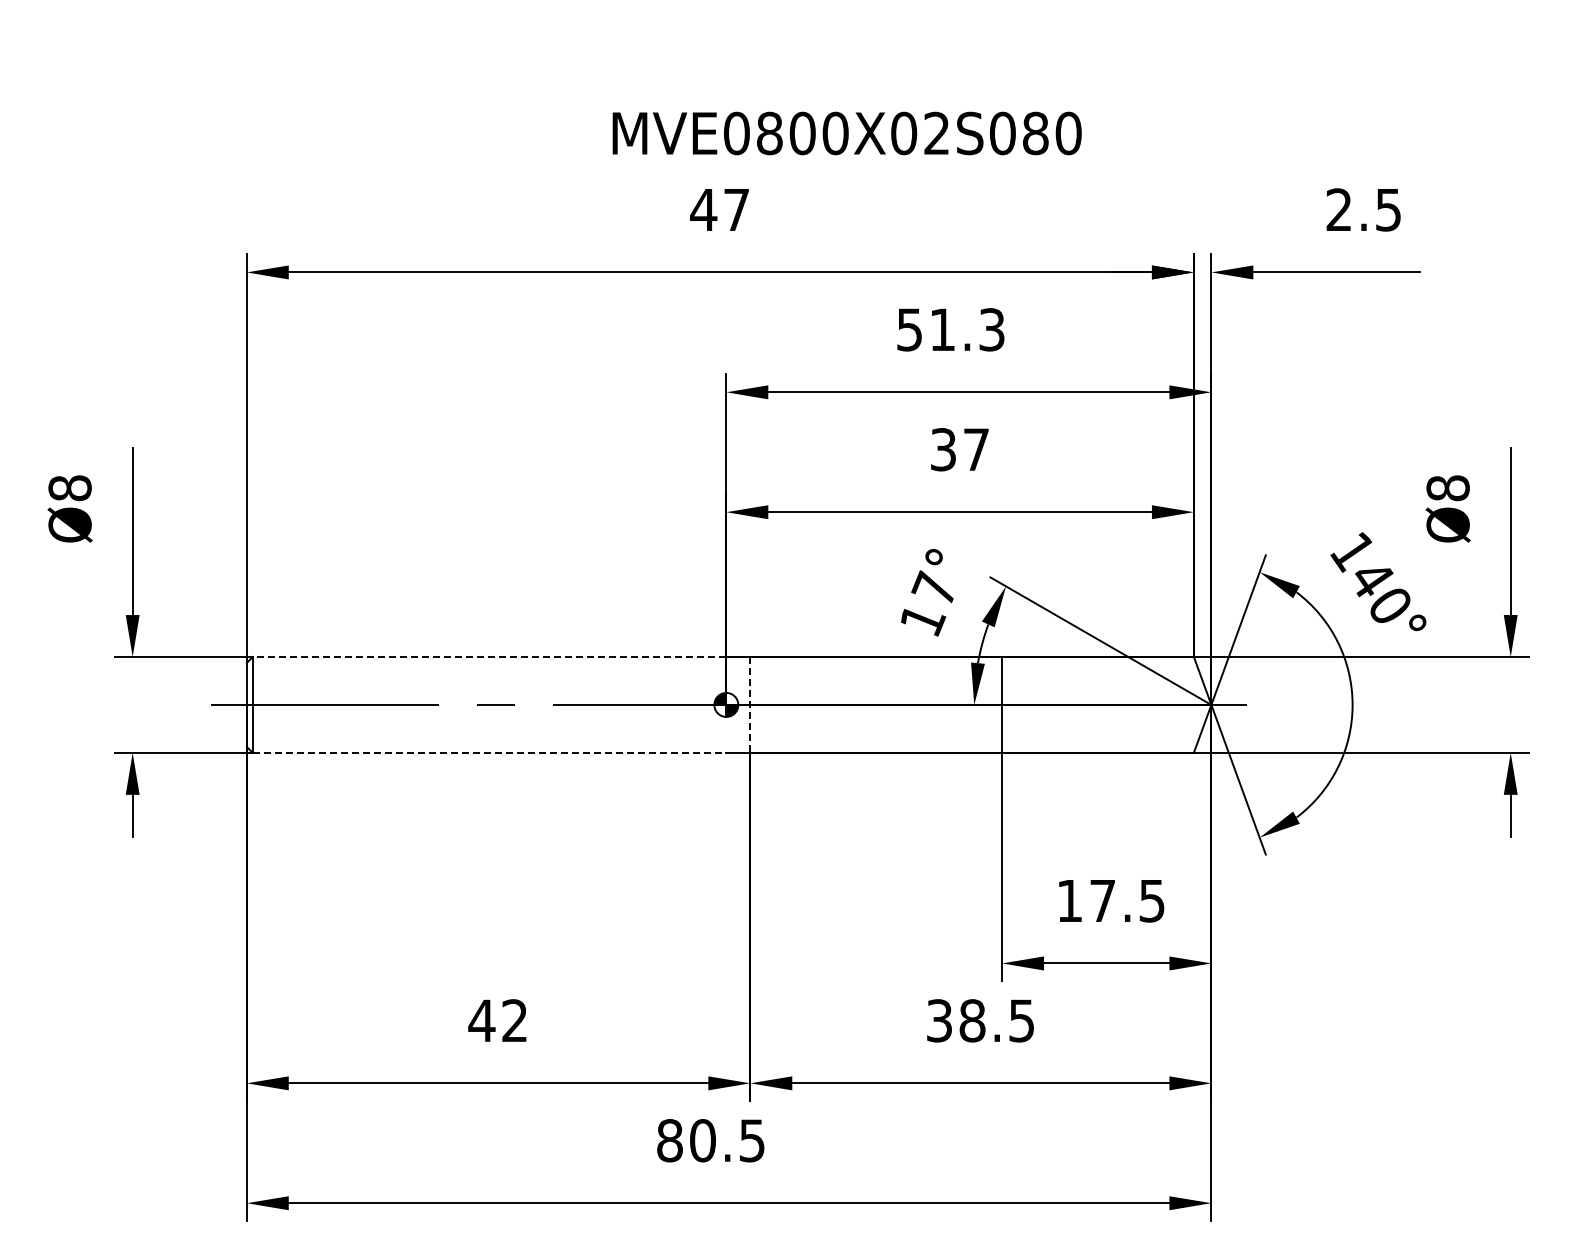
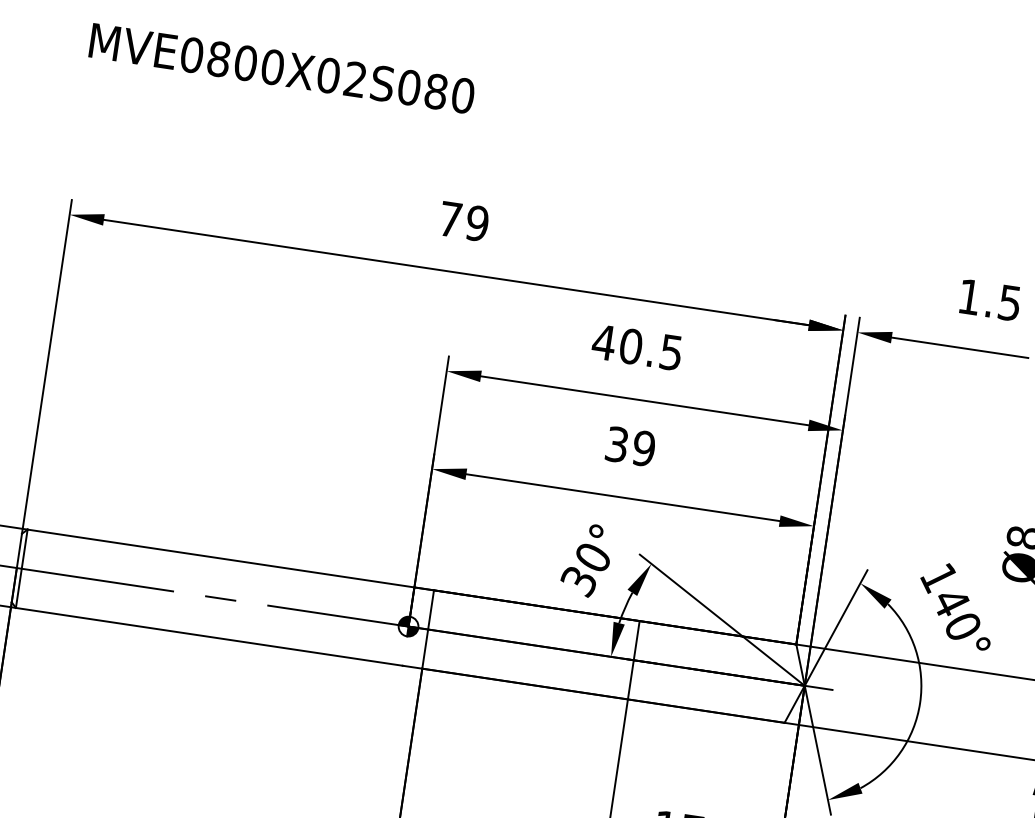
text: (846, 133) -> (281, 68), moved
text: (719, 209) -> (463, 221), 47 -> 79
text: (1338, 209) -> (969, 296), 2.5 -> 1.5
text: (950, 329) -> (637, 347), 51.3 -> 40.5
text: (976, 449) -> (644, 448), 37 -> 39
text: (927, 604) -> (585, 569), 17° -> 30°
line: (489, 657) -> (220, 558), dashed -> solid
line: (750, 704) -> (428, 629), dashed -> solid
line: (489, 752) -> (209, 636), dashed -> solid

